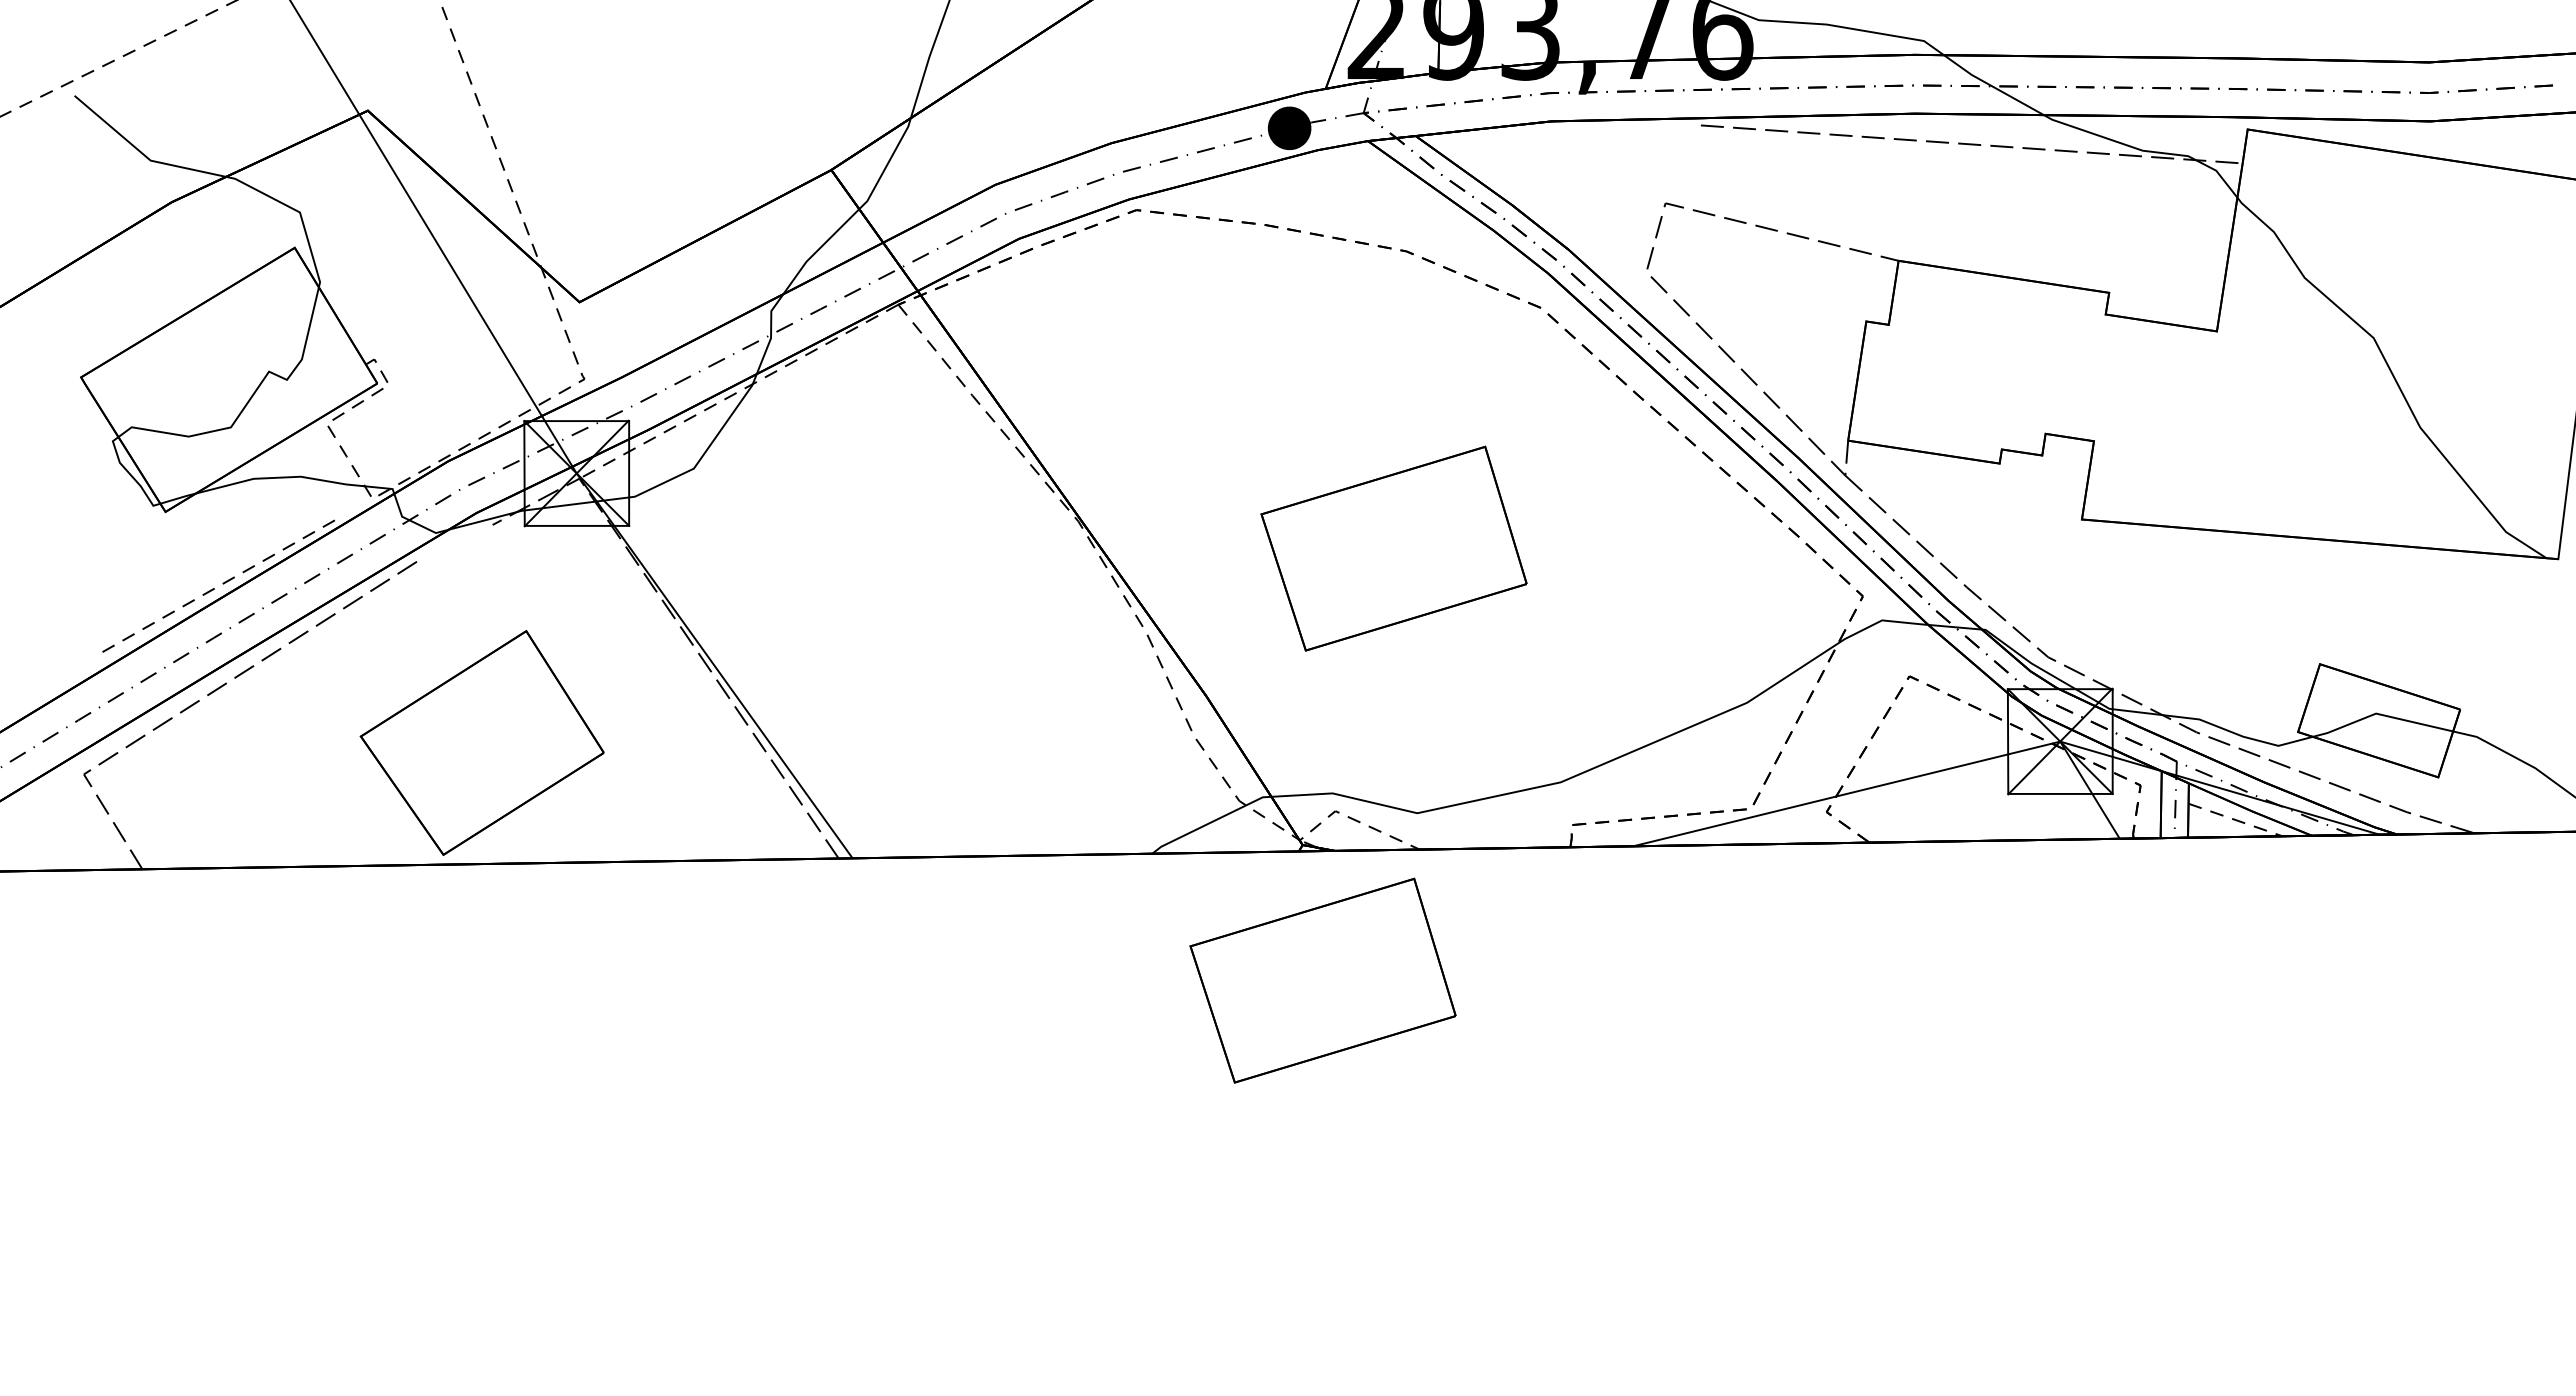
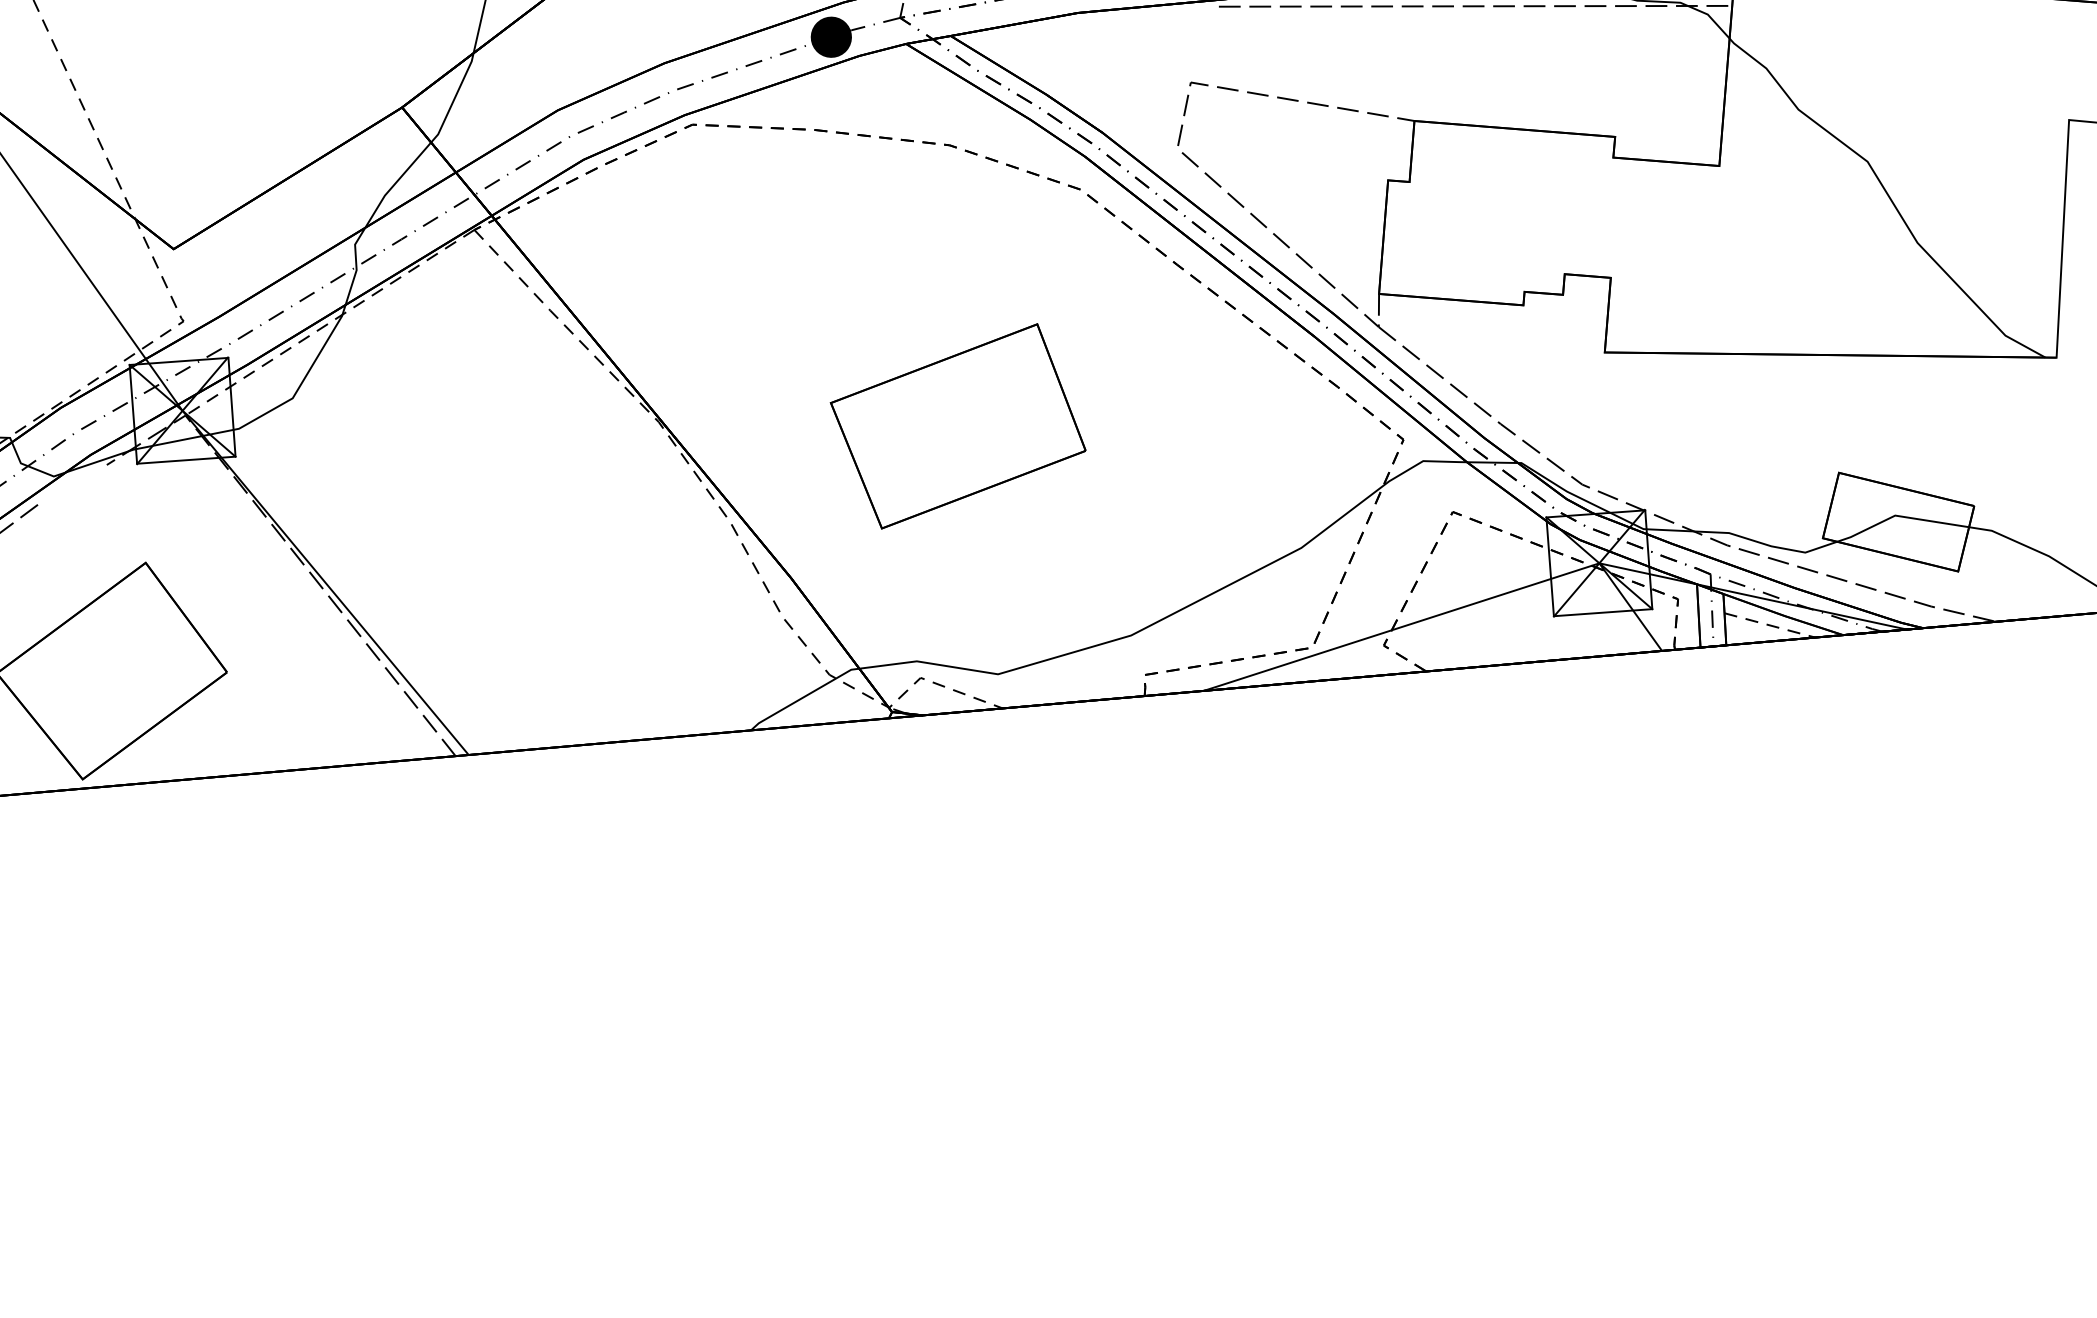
part: (1322, 980) -> (919, 838), removed

